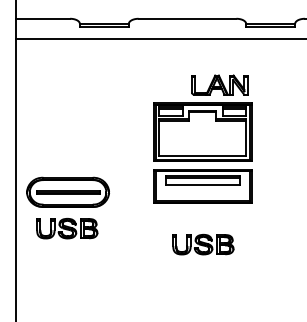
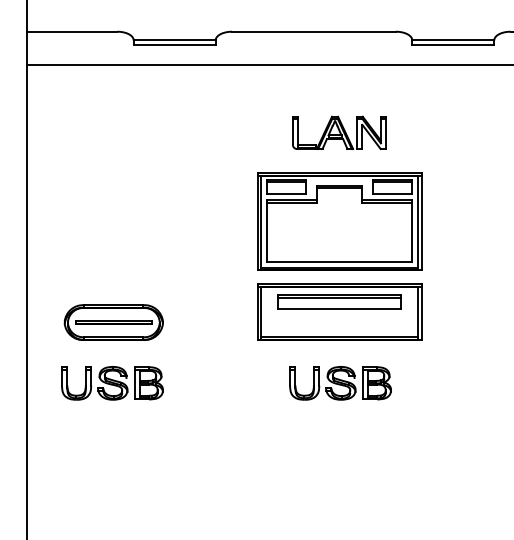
part: (219, 84) -> (339, 131), moved
part: (67, 192) -> (112, 322), size x0.71
part: (203, 244) -> (340, 383), moved

